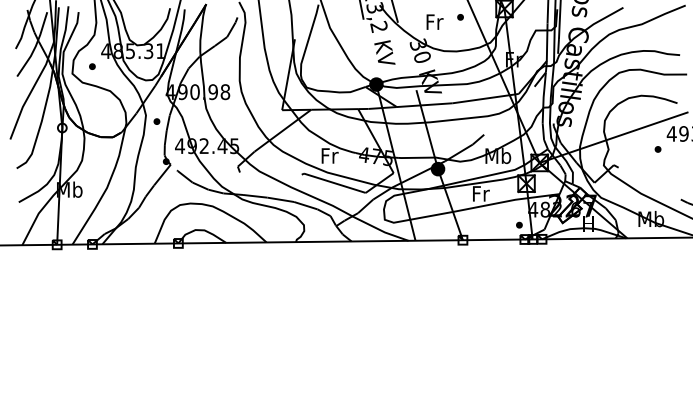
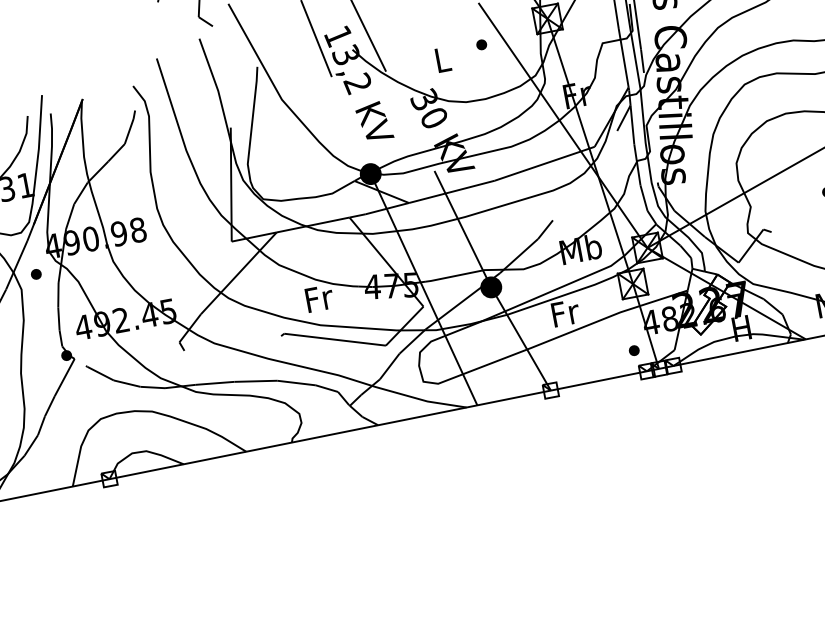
text: (434, 21) -> (442, 58), Fr -> L
part: (156, 121) -> (35, 274), moved

